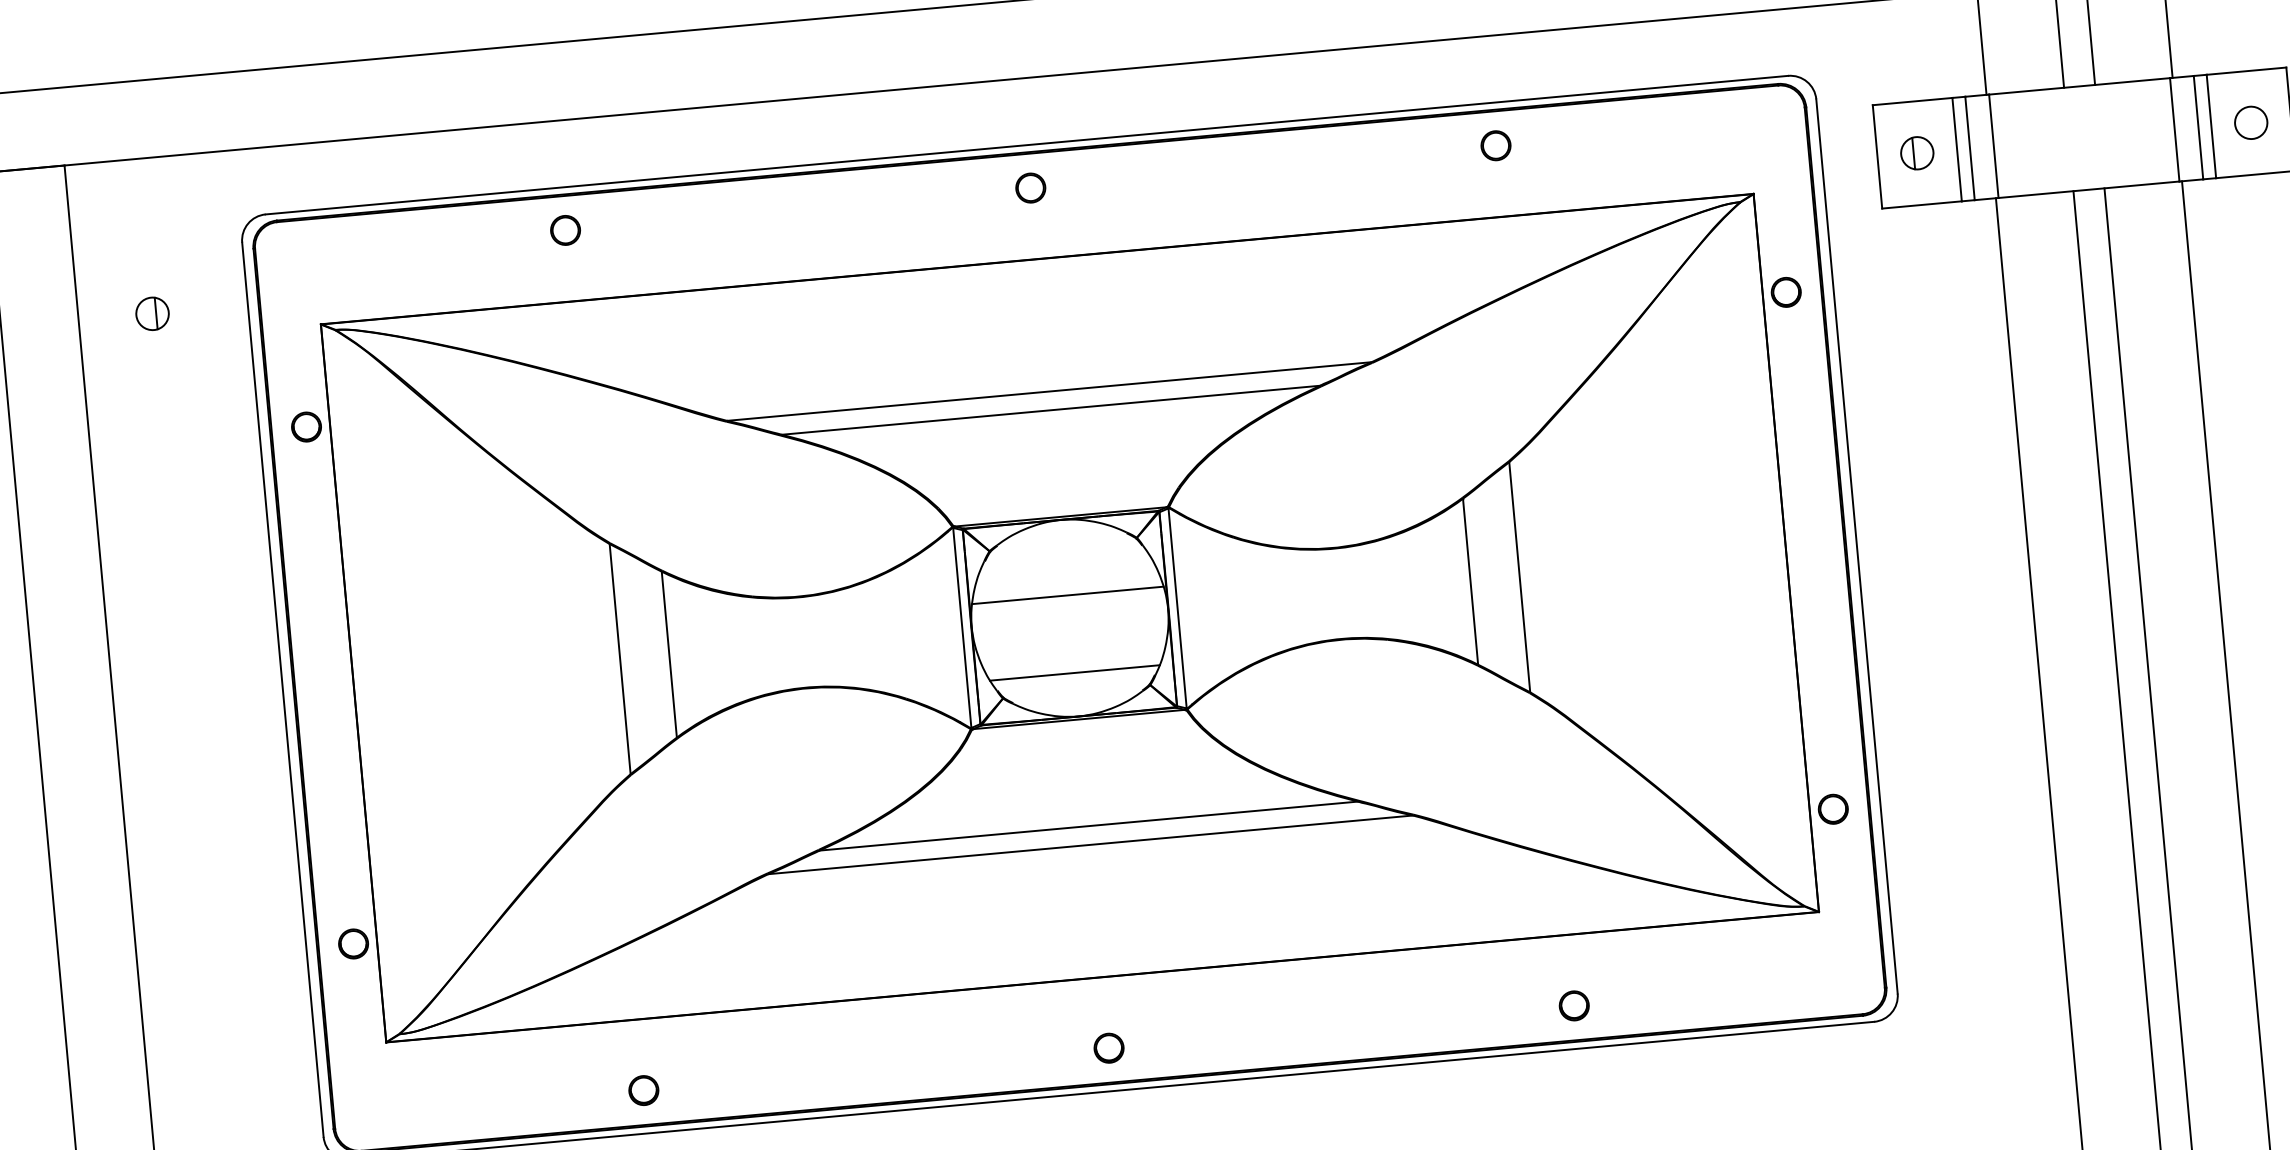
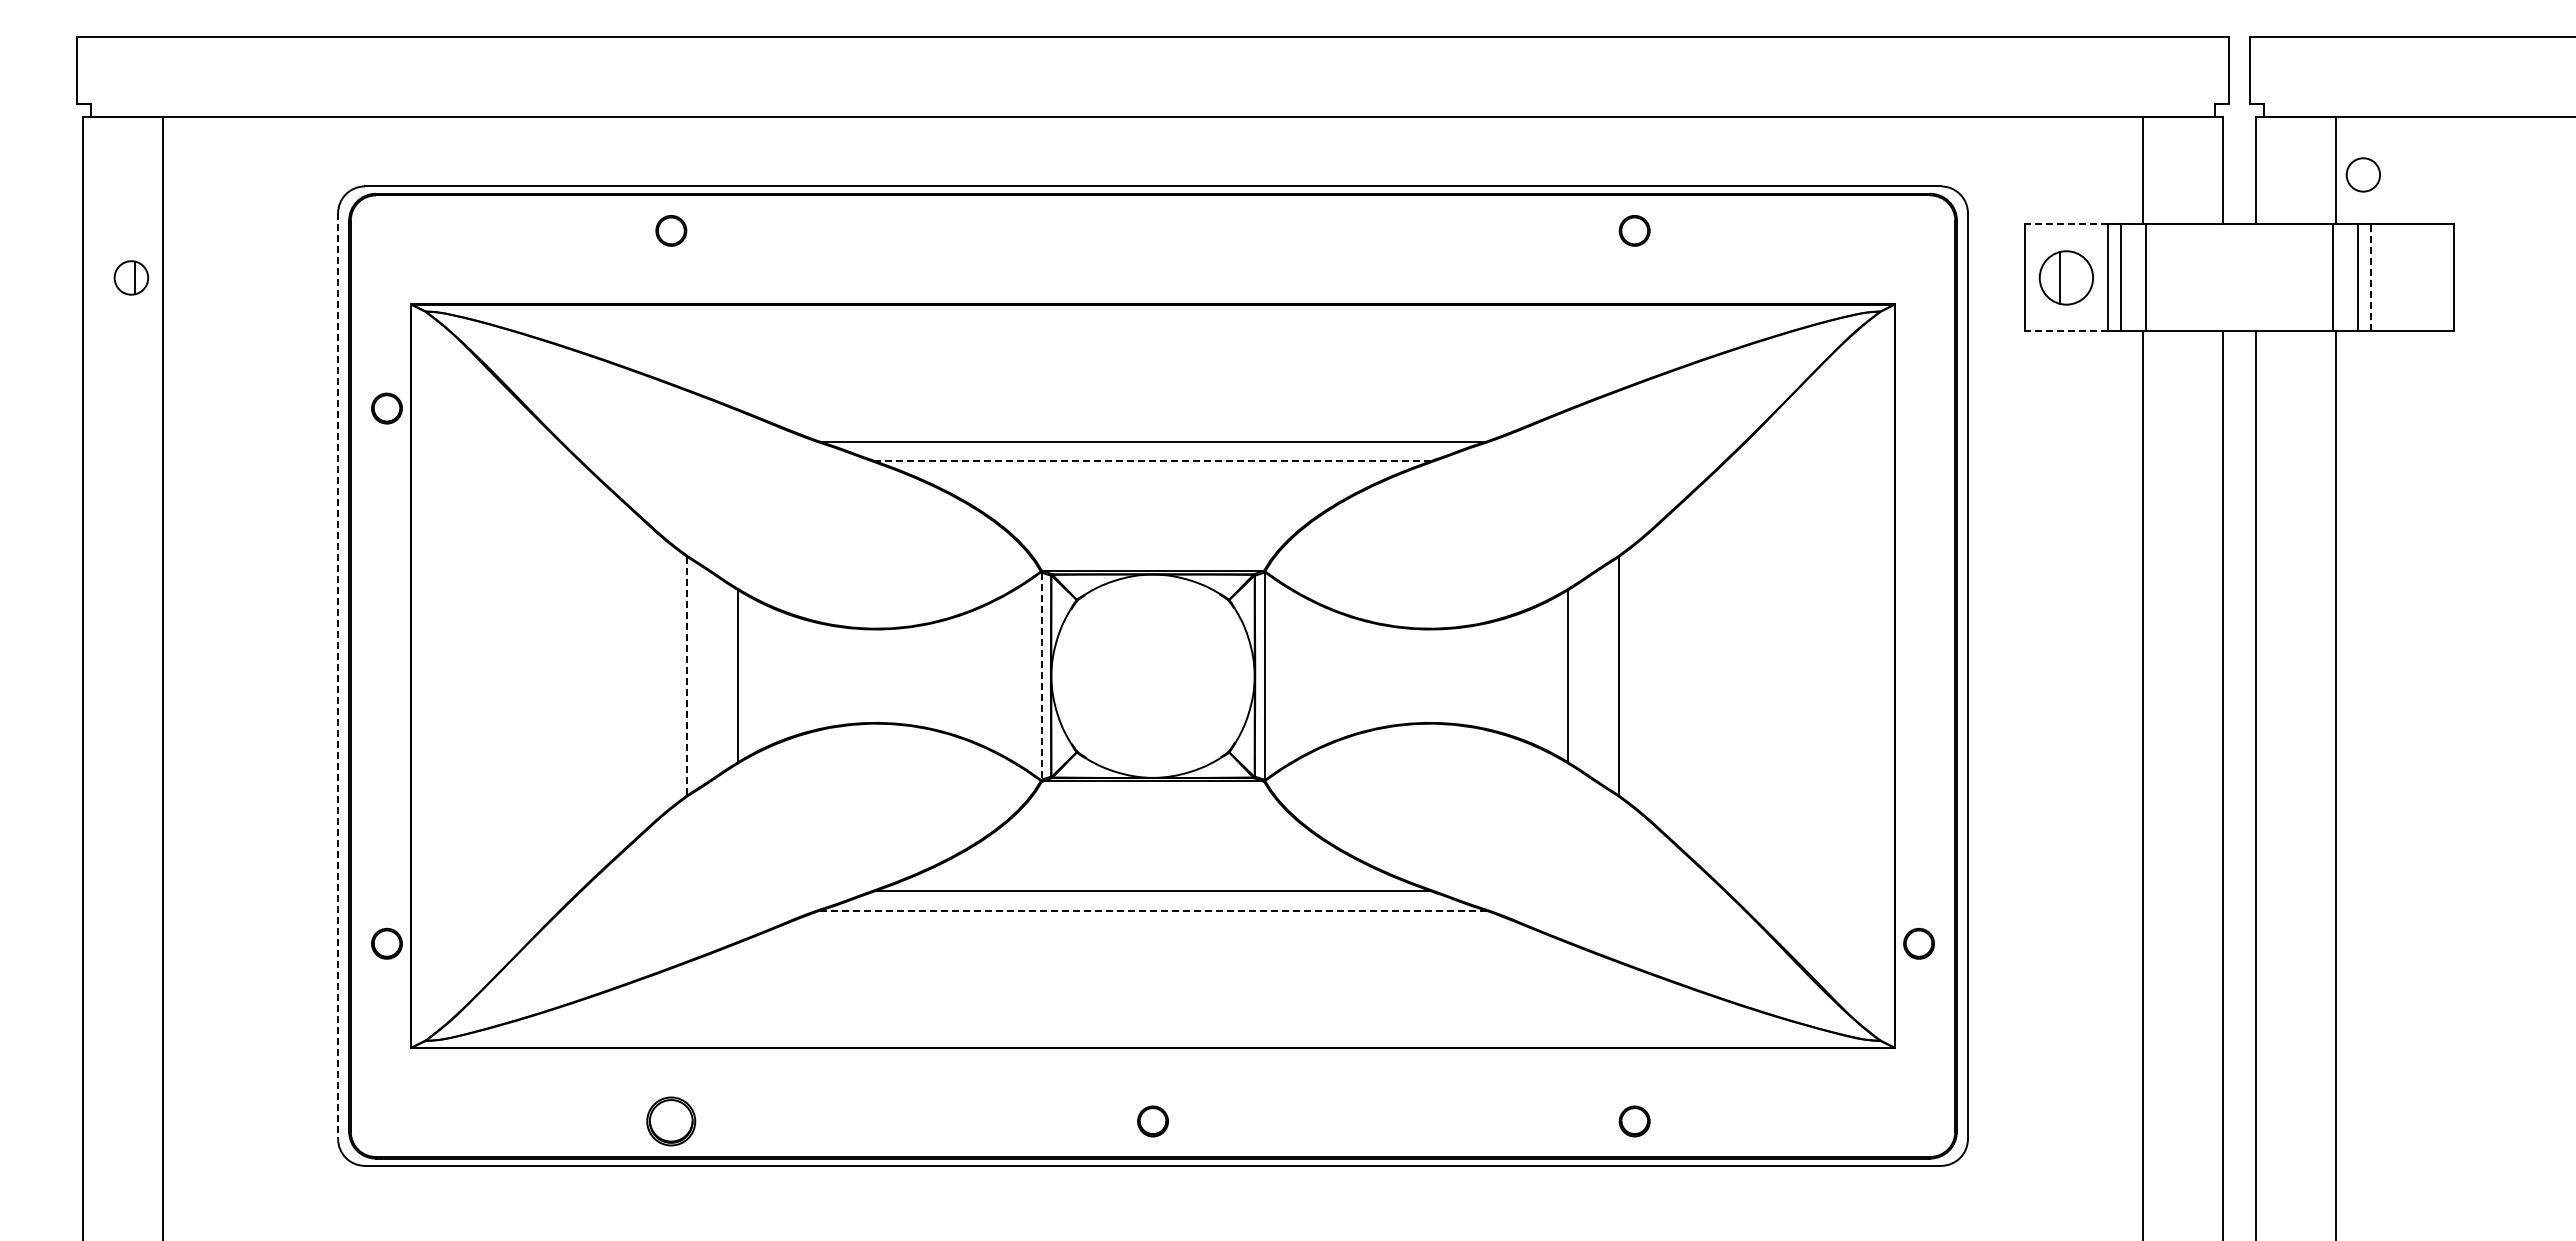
line: (1912, 101) -> (2066, 224), solid -> dashed
circle: (2250, 122) -> (2362, 174), moved
line: (2211, 126) -> (2371, 277), solid -> dashed
part: (1917, 152) -> (2066, 277), size x1.6
circle: (1030, 187) -> (1152, 230), removed
line: (1921, 204) -> (2066, 331), solid -> dashed
part: (1785, 292) -> (1918, 408), removed
part: (152, 313) -> (131, 277), moved
line: (1051, 409) -> (1153, 460), solid -> dashed
line: (1068, 595) -> (1153, 652), removed
line: (962, 628) -> (1041, 676), solid -> dashed
line: (620, 659) -> (687, 676), solid -> dashed
line: (1074, 672) -> (1152, 732), removed
line: (283, 690) -> (338, 676), solid -> dashed
line: (1090, 844) -> (1153, 910), solid -> dashed
part: (644, 1090) -> (671, 1121), size x1.6

